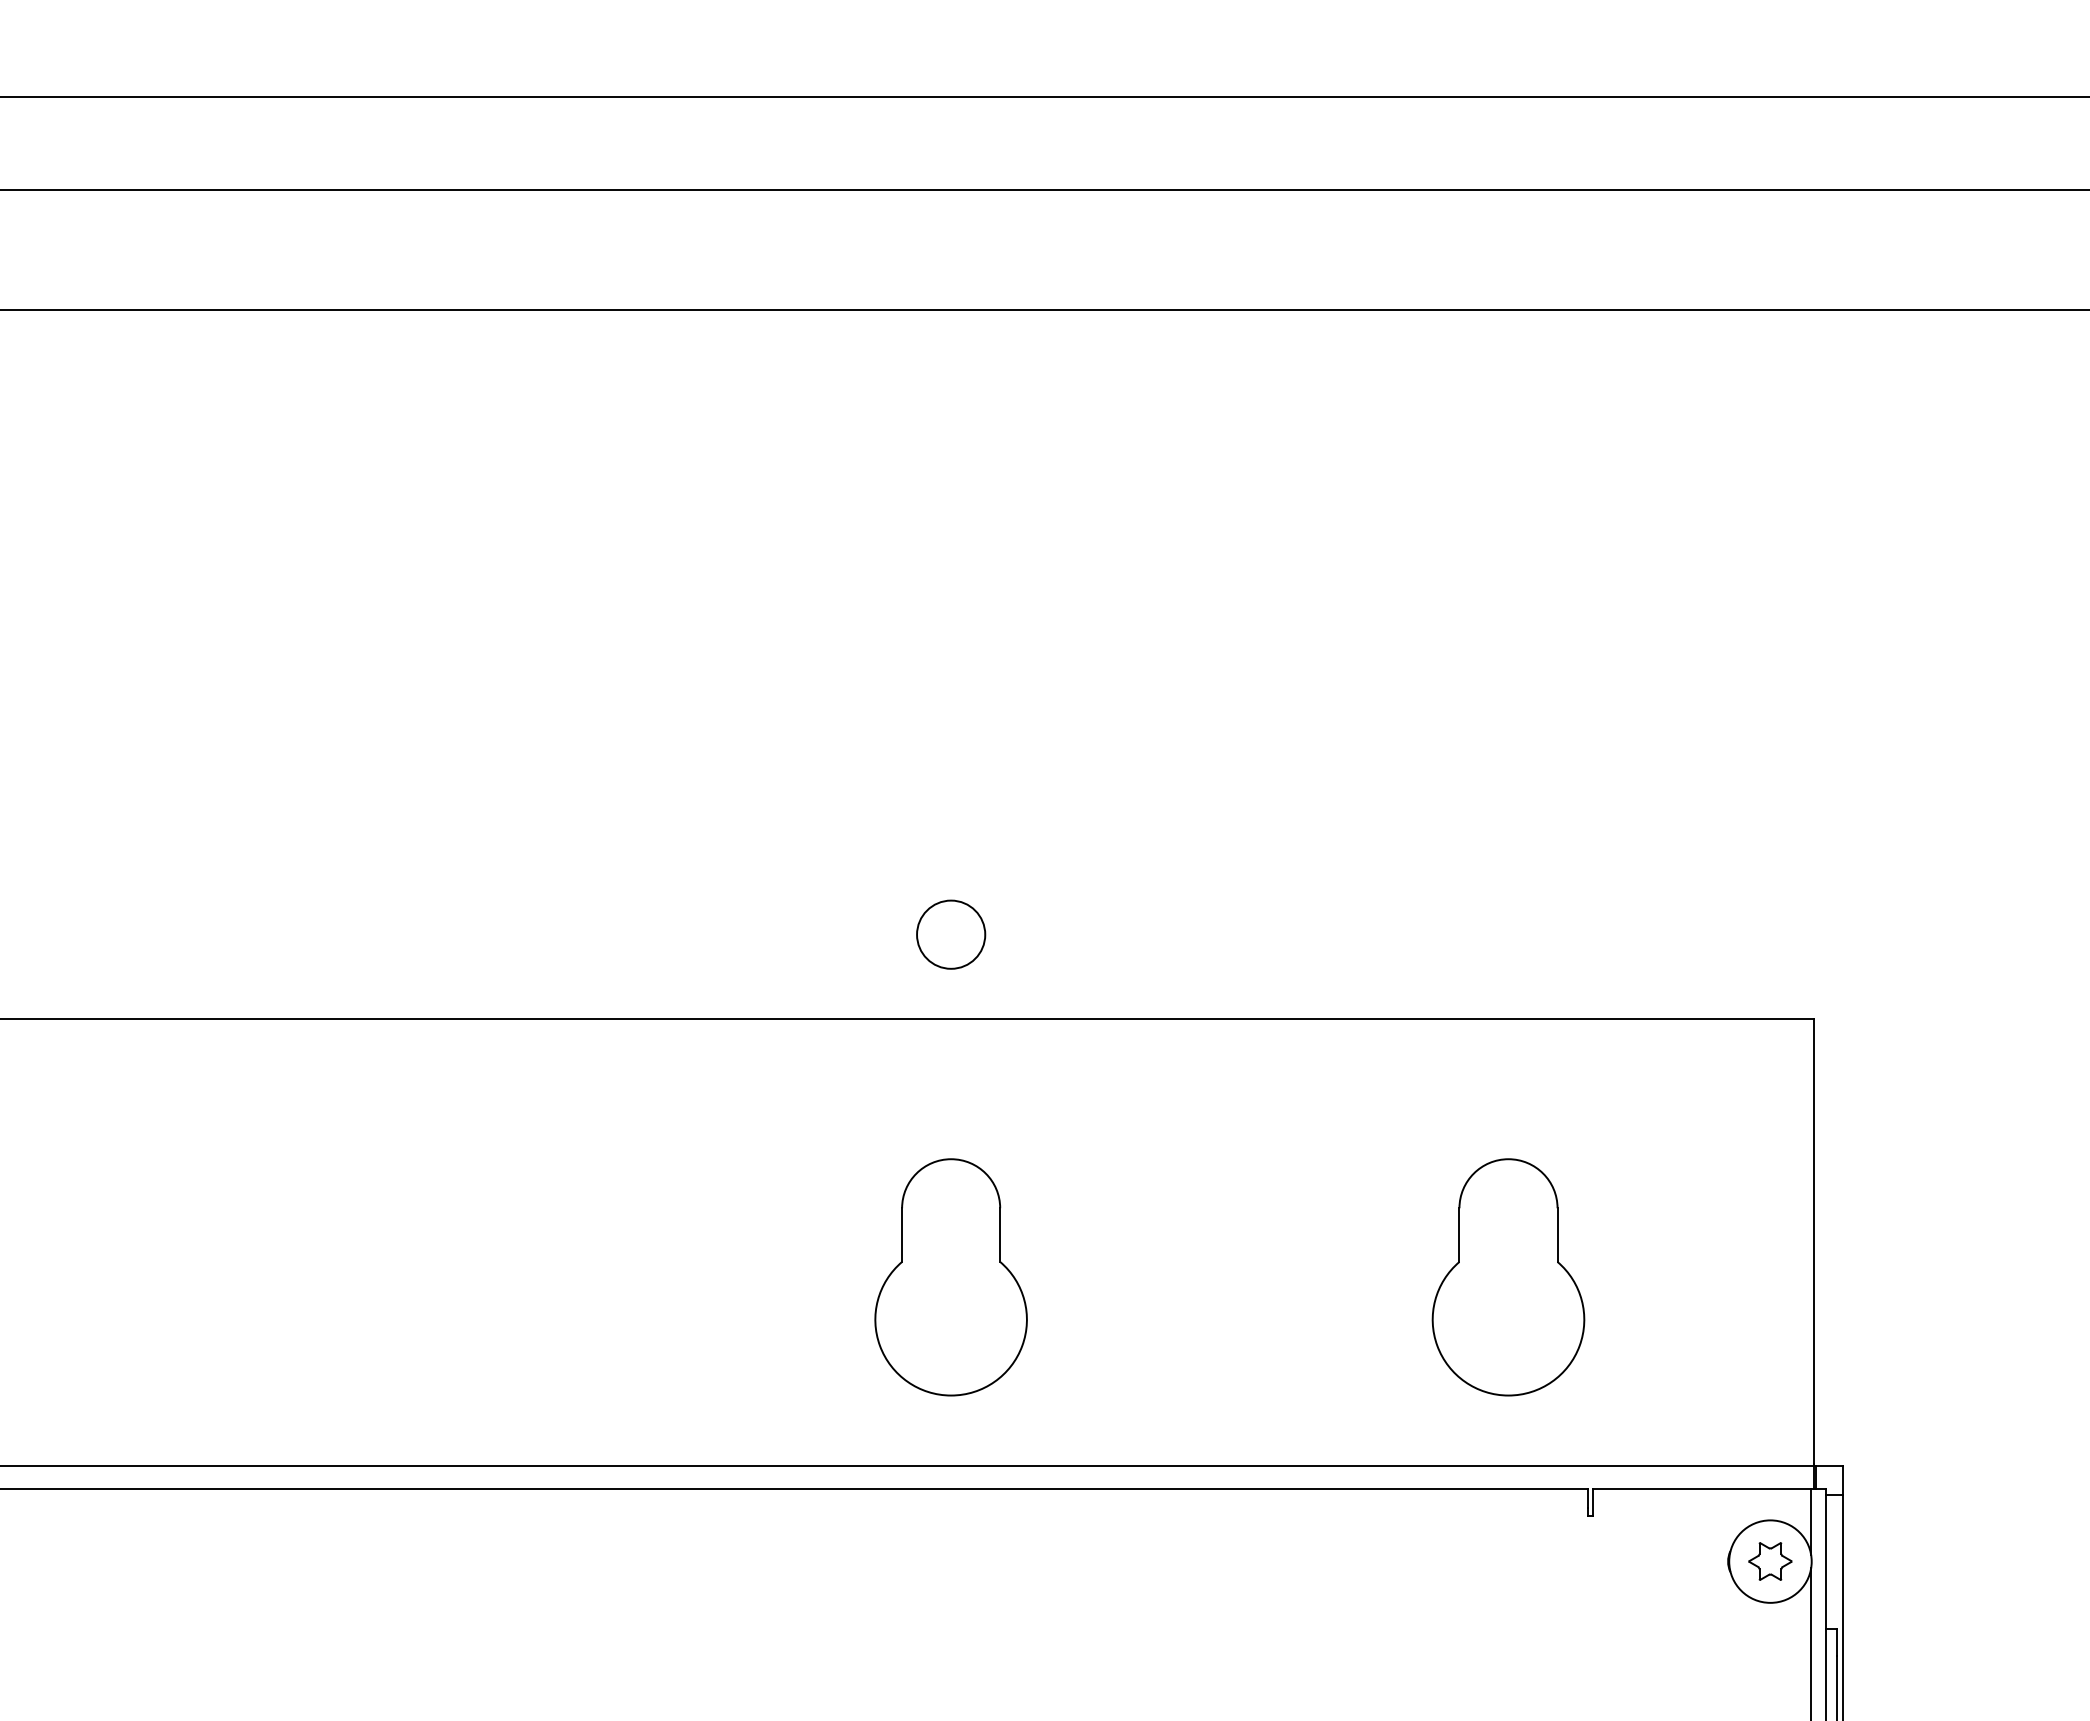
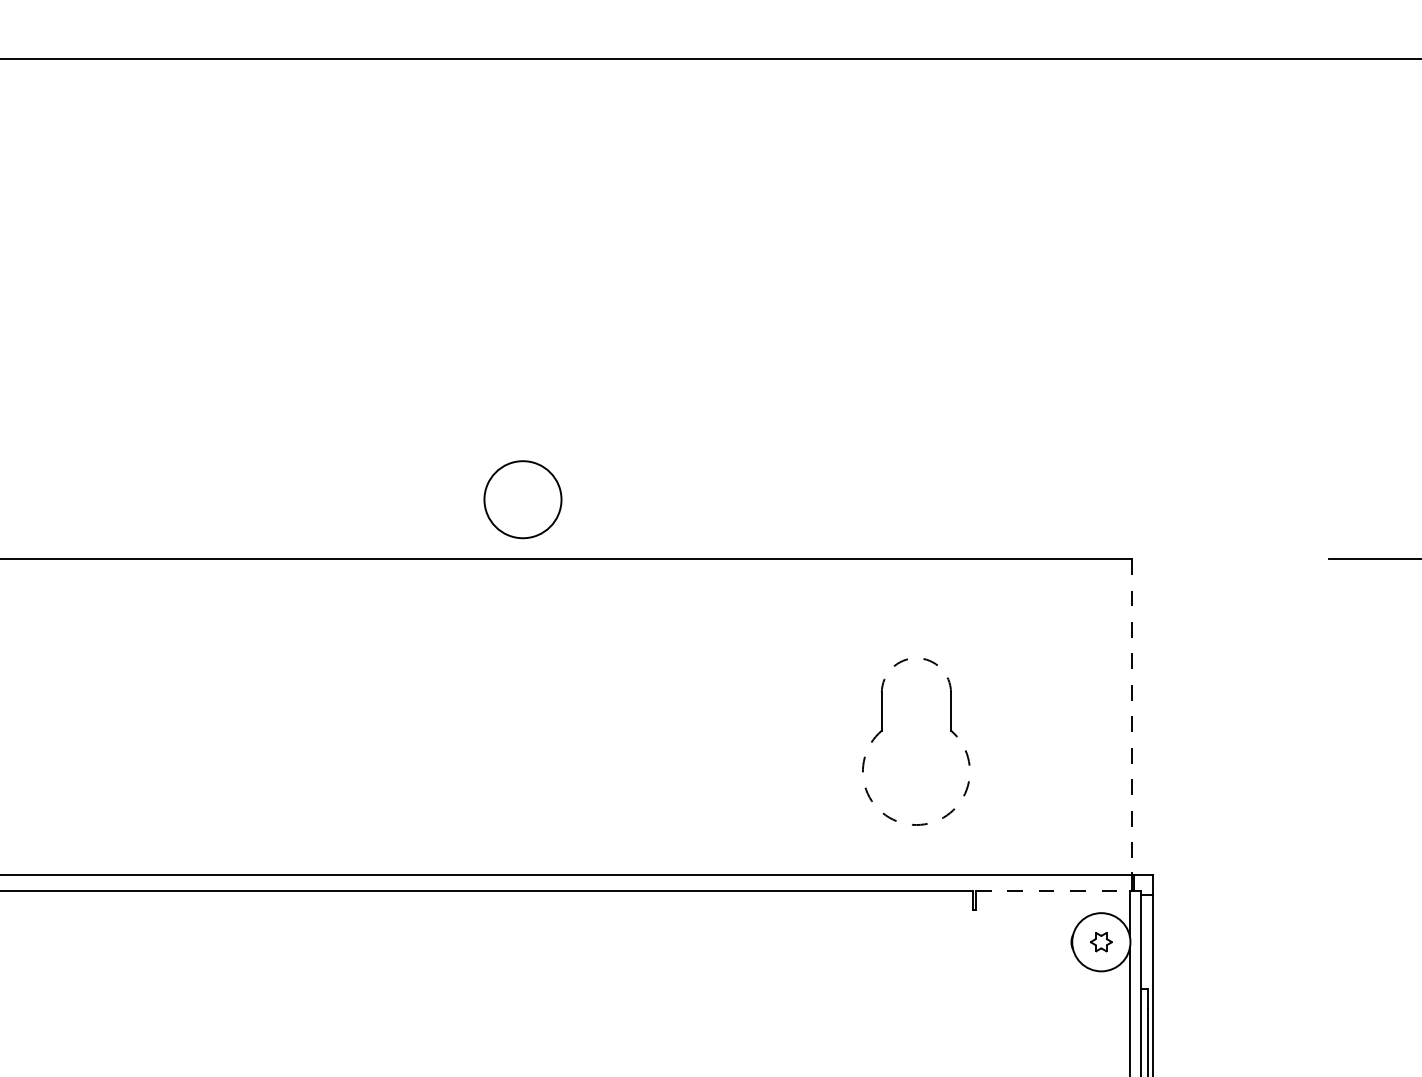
circle: (951, 934) -> (523, 499), size x1.6
arc: (1508, 1159) -> (916, 658), solid -> dashed
line: (1813, 1241) -> (1131, 716), solid -> dashed
part: (950, 1277) -> (522, 741), removed
arc: (1508, 1395) -> (916, 824), solid -> dashed
line: (1702, 1489) -> (1053, 891), solid -> dashed
part: (1770, 1561) -> (1101, 942), size x0.7

